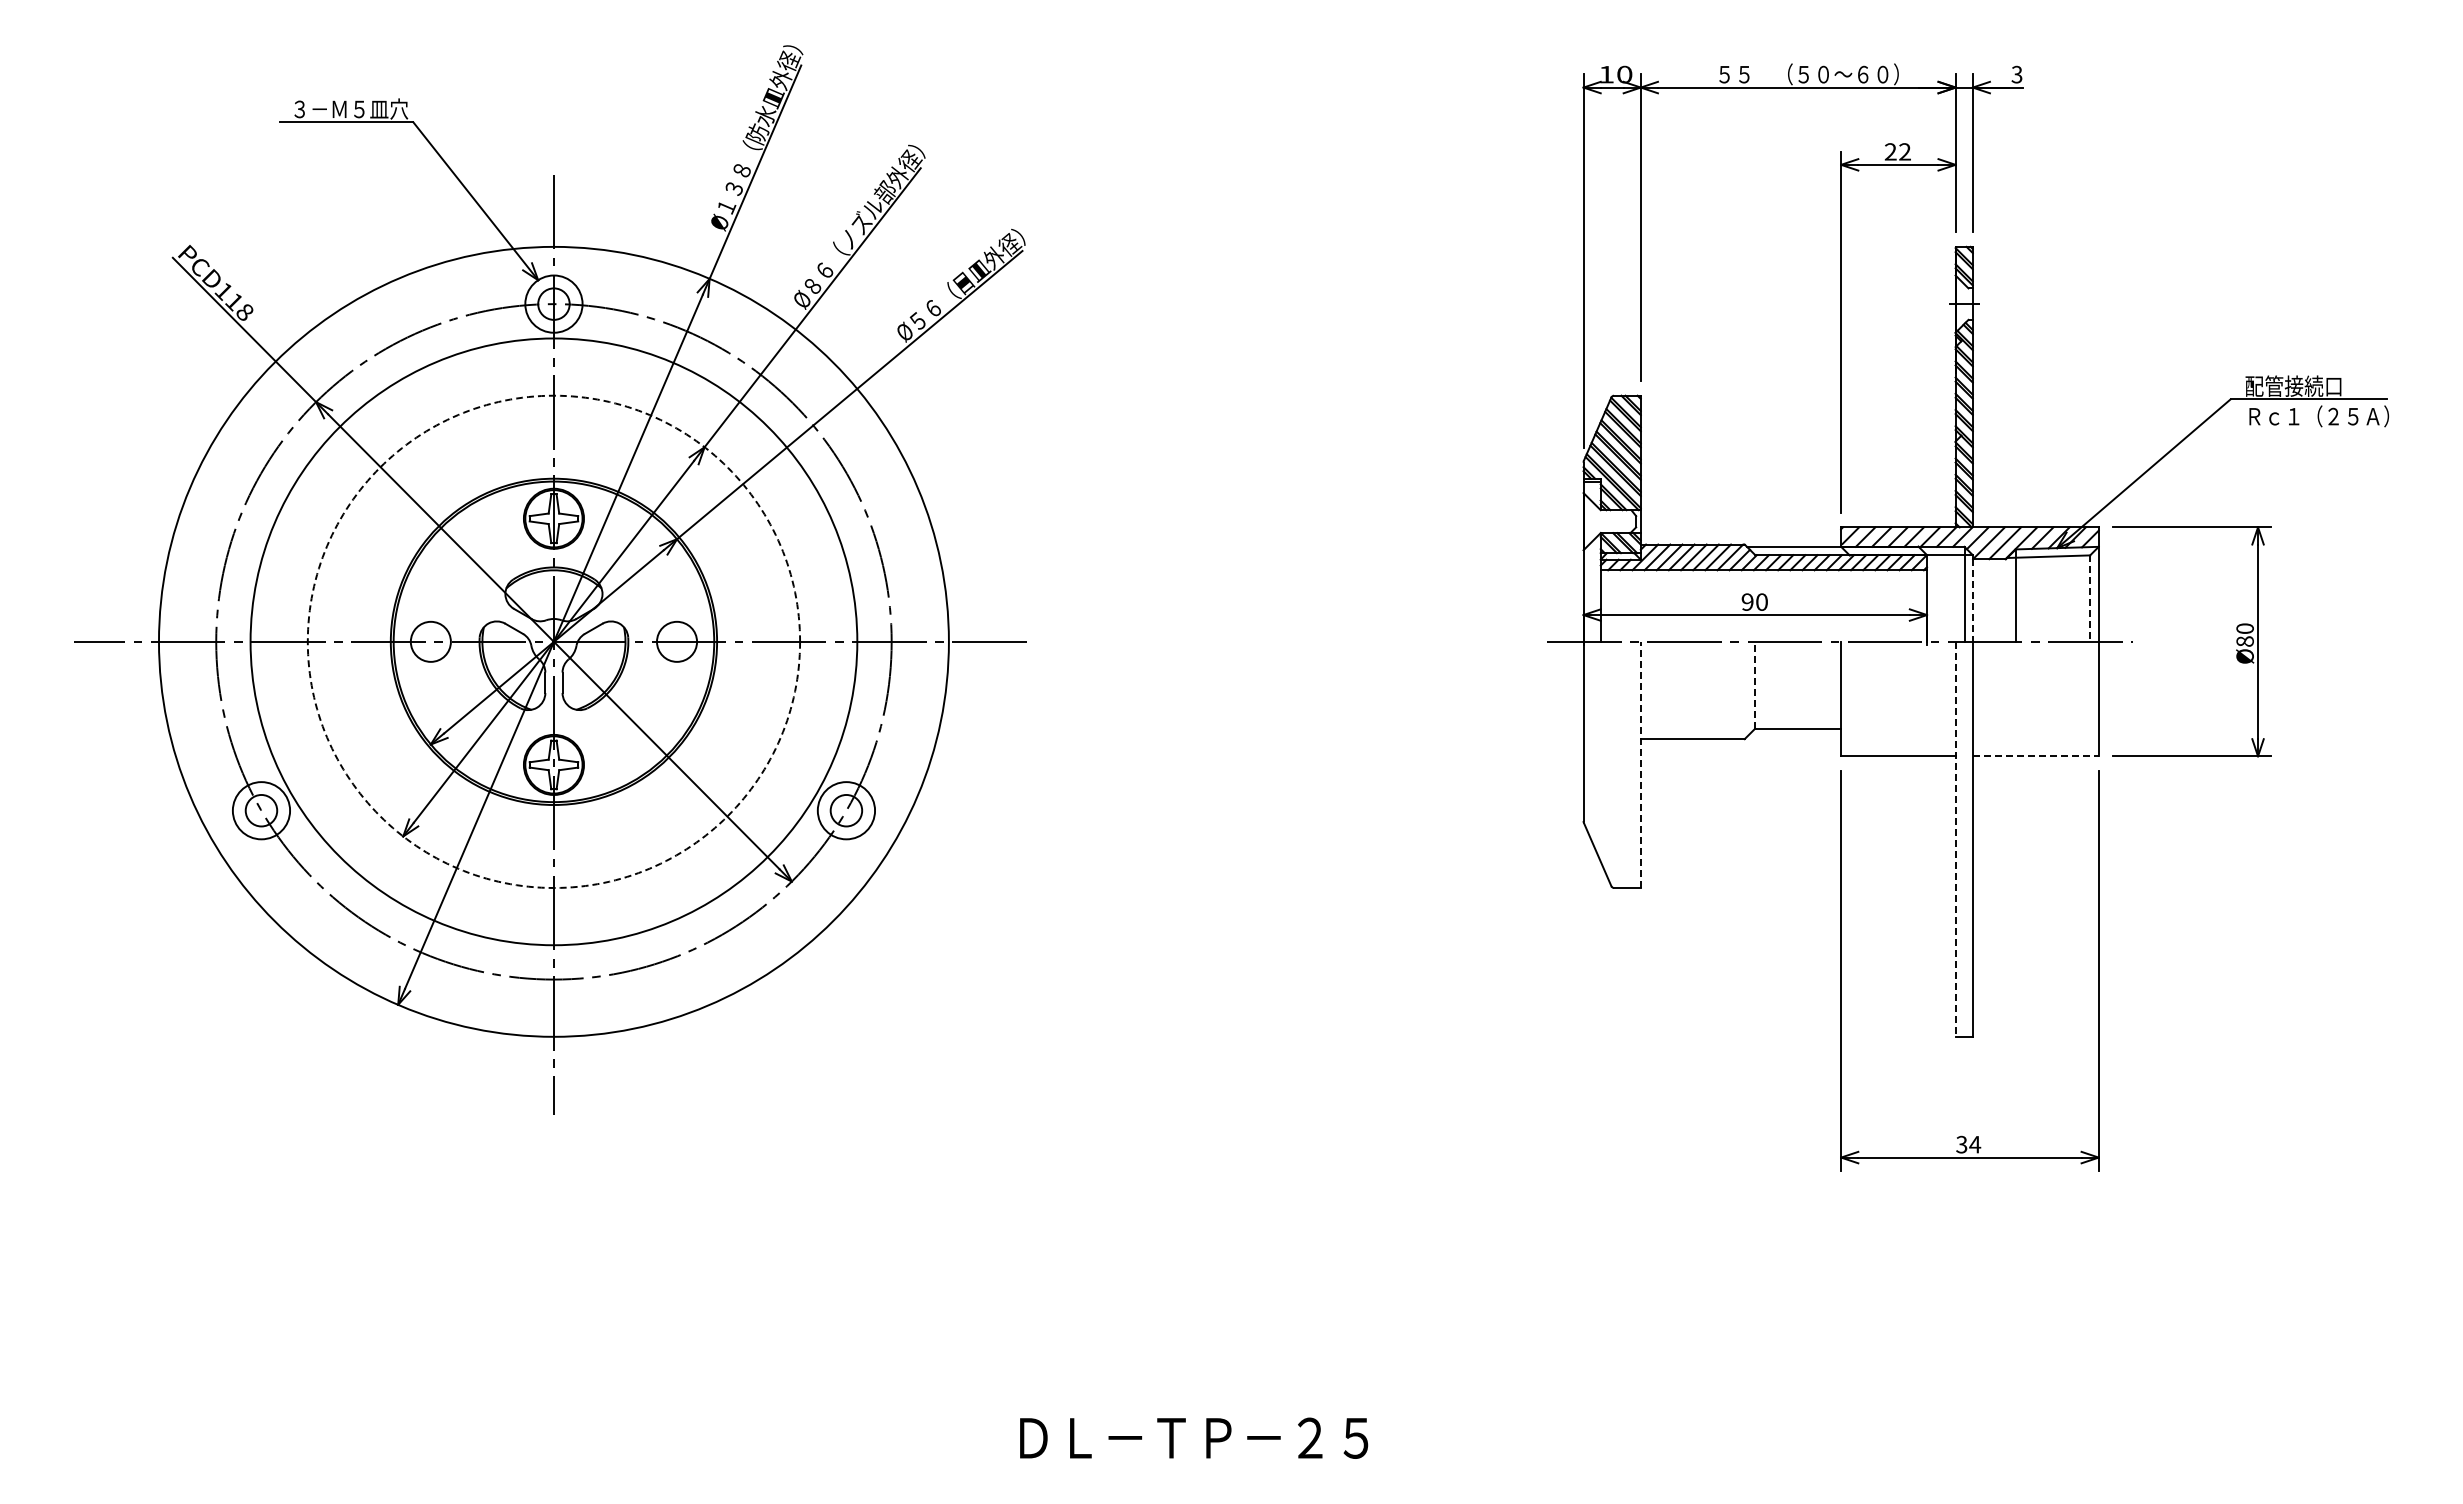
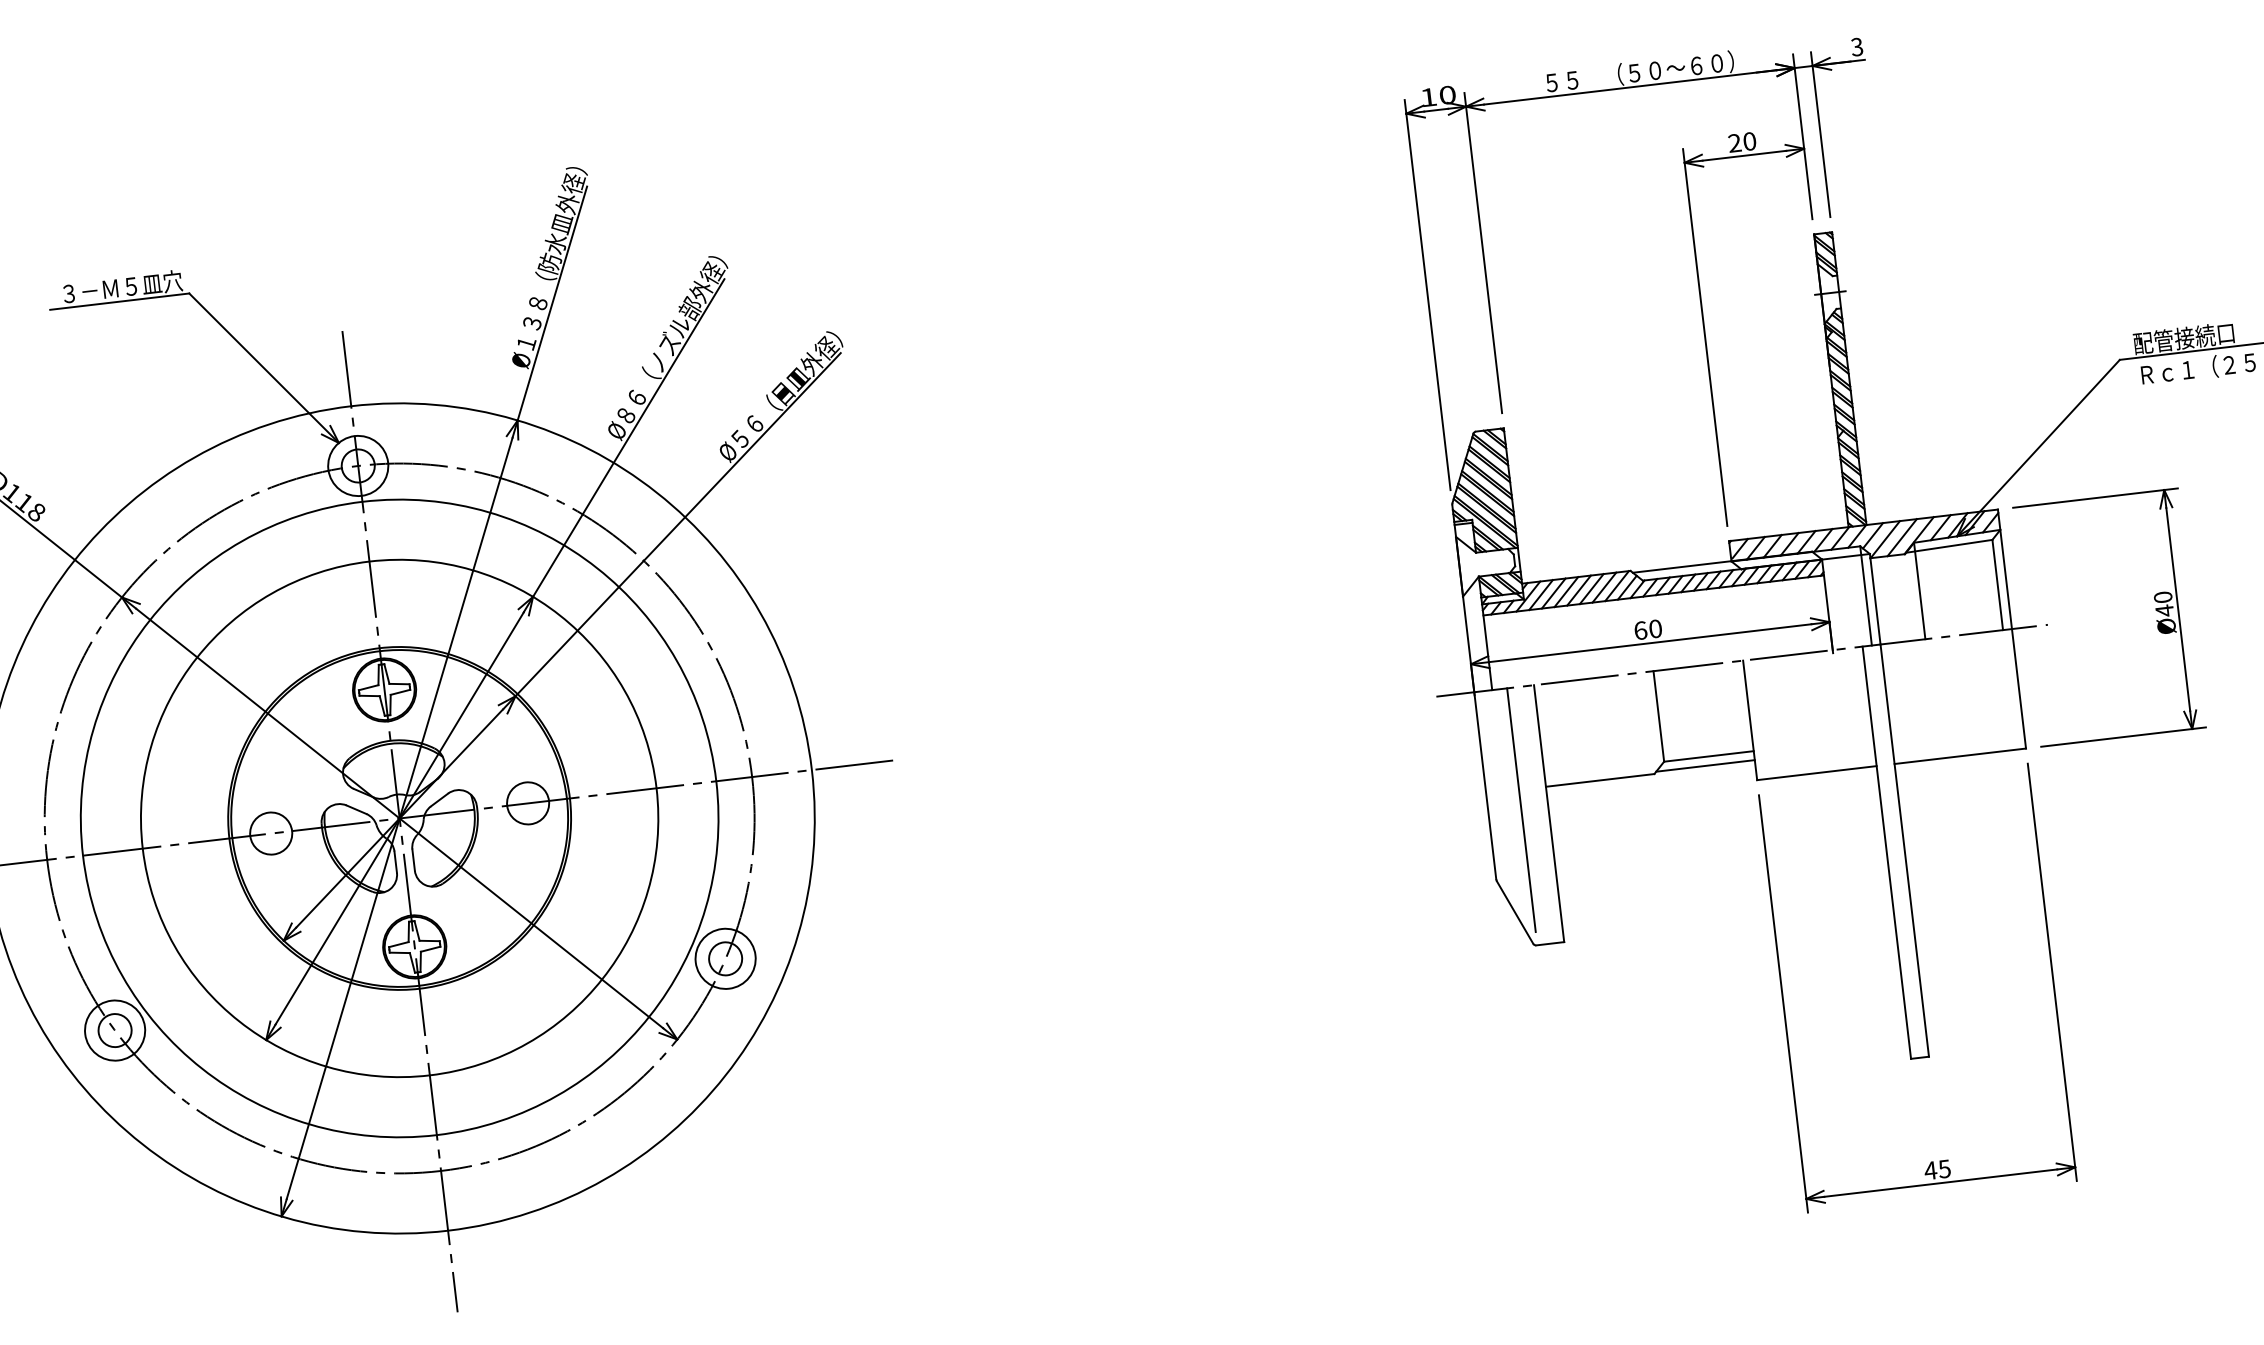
text: (1904, 151) -> (1749, 141), 22 -> 20
line: (2090, 599) -> (1998, 585), dashed -> solid
text: (1747, 601) -> (1640, 630), 90 -> 60
line: (1972, 601) -> (1875, 602), dashed -> solid
circle: (553, 641) -> (399, 818), dashed -> solid
text: (2244, 641) -> (2164, 610), Ø80 -> Ø40
line: (1755, 684) -> (1658, 715), dashed -> solid
line: (1793, 737) -> (1705, 766), added
line: (2035, 756) -> (1960, 756), dashed -> solid
line: (1615, 758) -> (1521, 810), added
line: (1640, 764) -> (1548, 813), dashed -> solid
line: (1955, 839) -> (1886, 852), dashed -> solid
text: (1968, 1144) -> (1937, 1169), 34 -> 45

